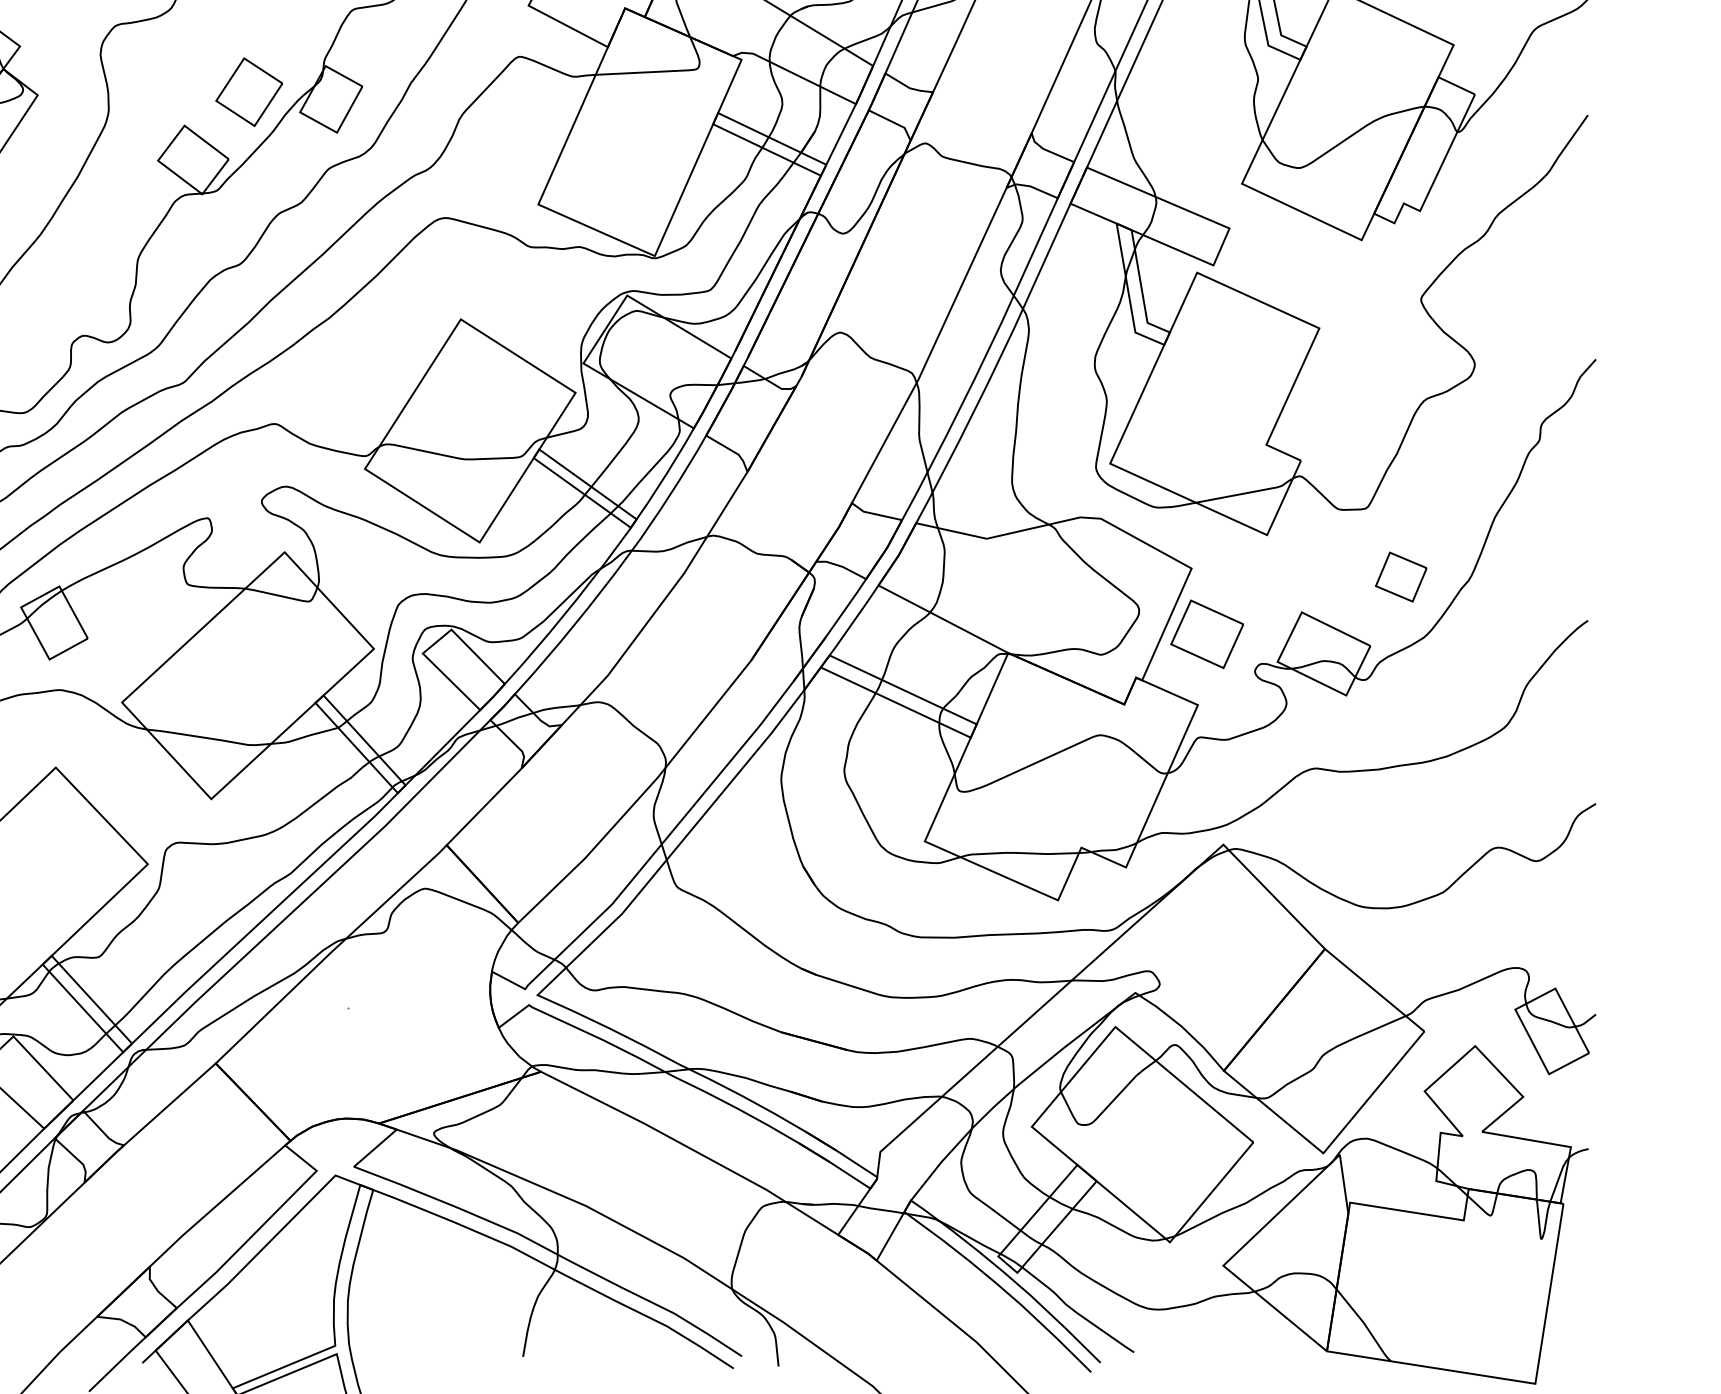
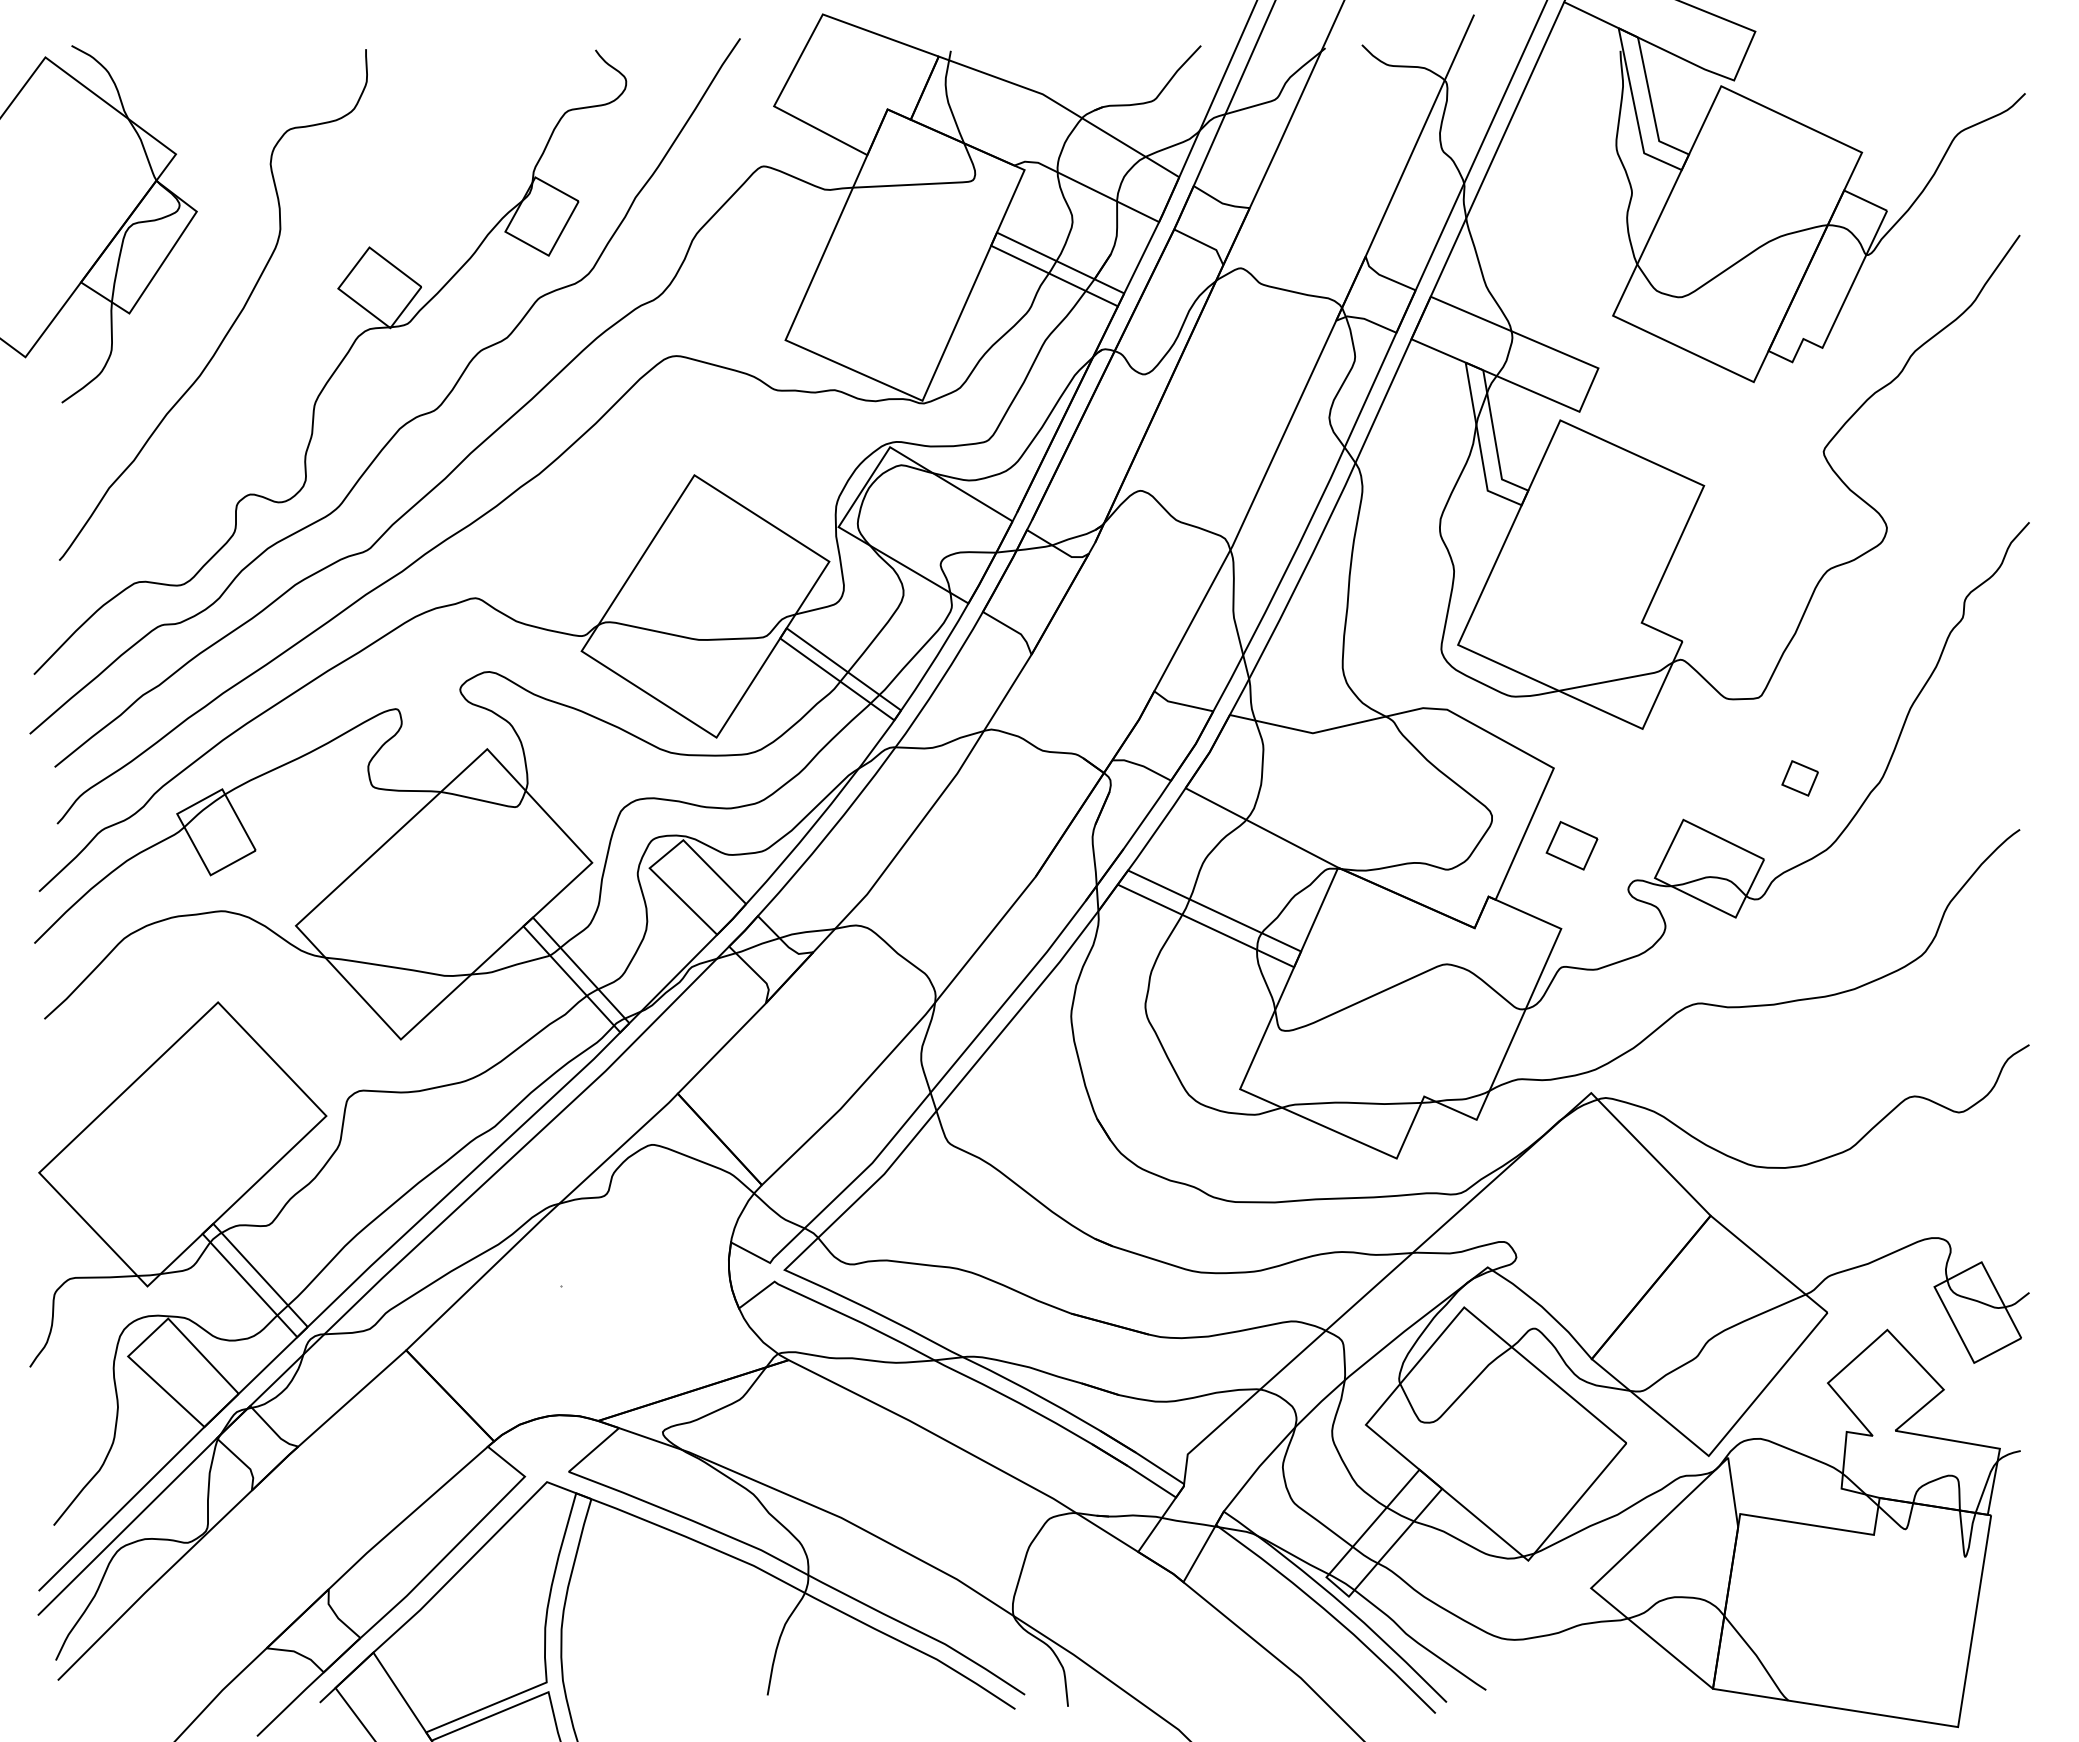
part: (249, 91) -> (445, 207), removed
part: (1400, 577) -> (1799, 778), size x0.6
part: (1206, 634) -> (1571, 845), size x0.6

